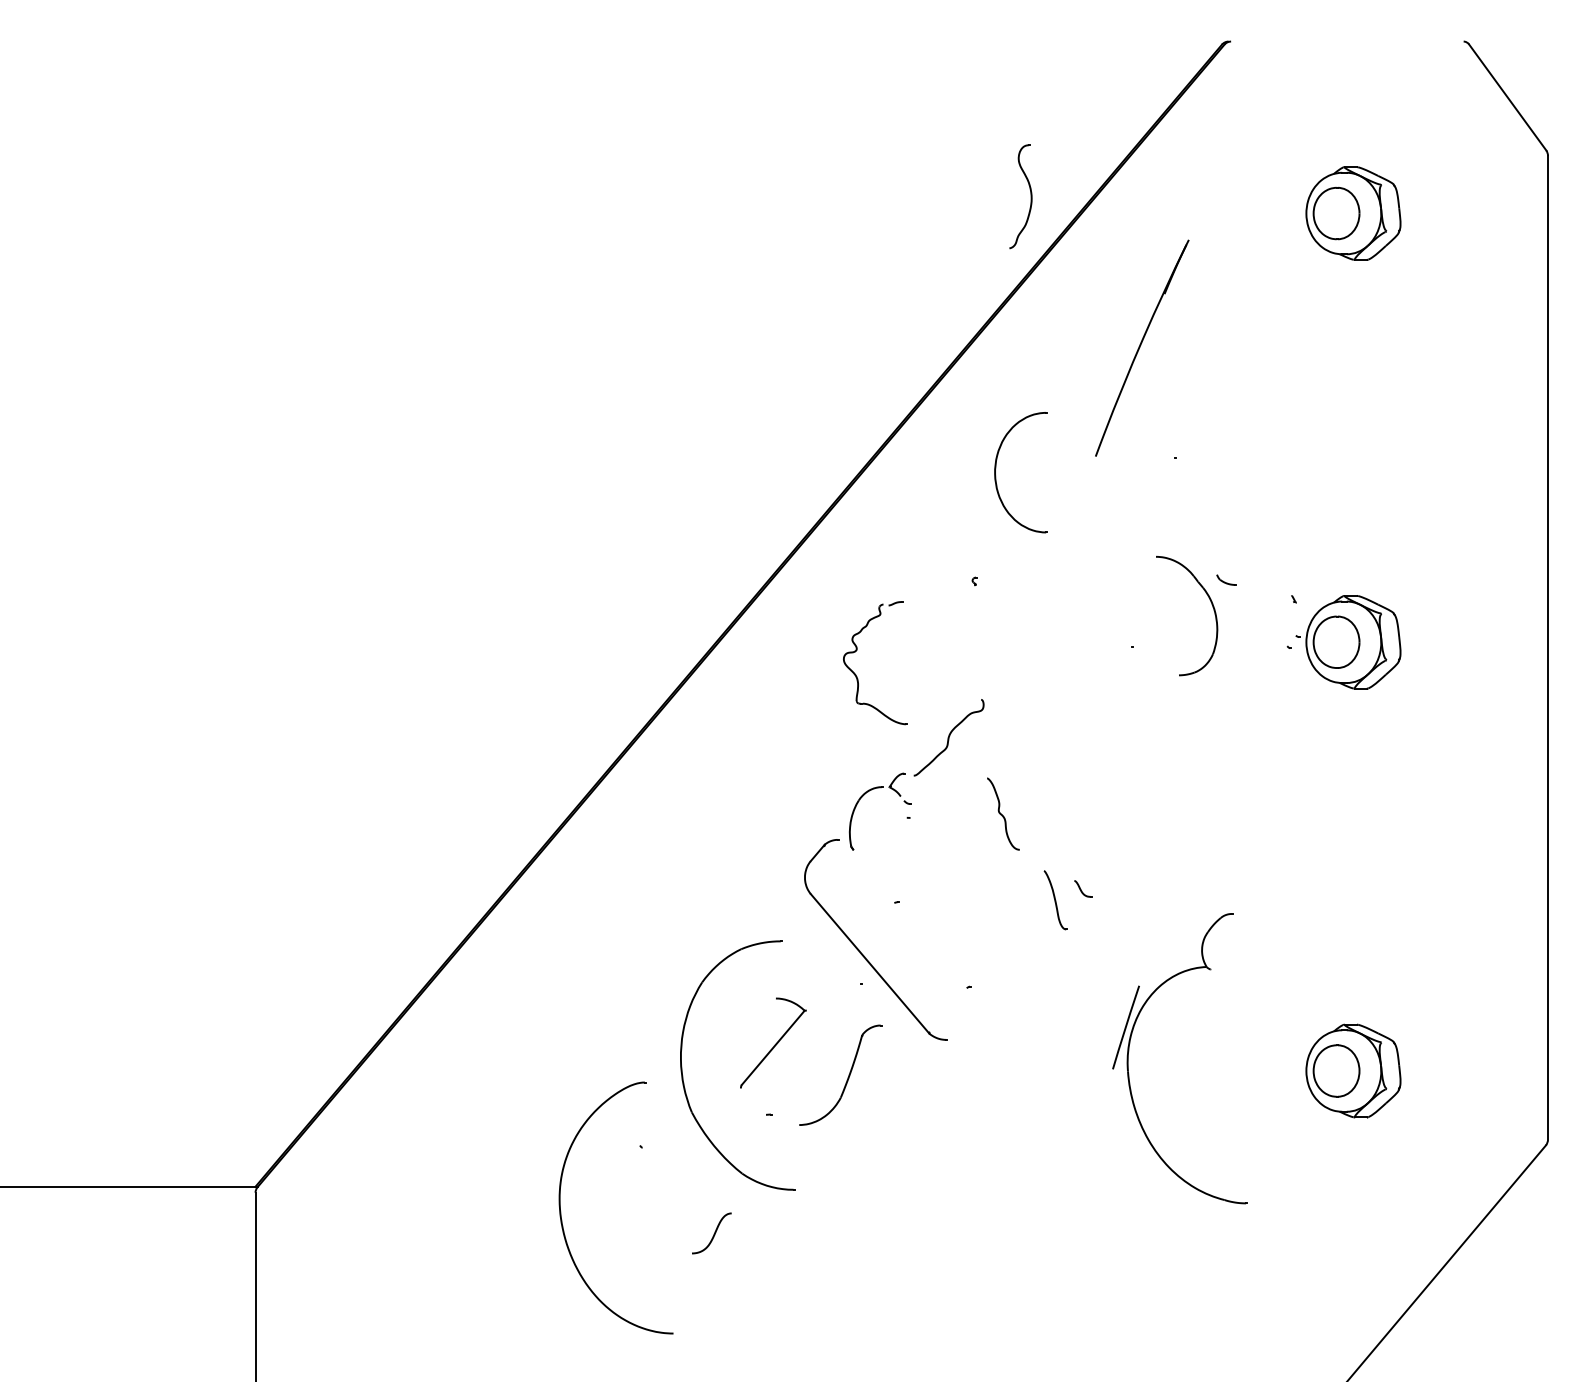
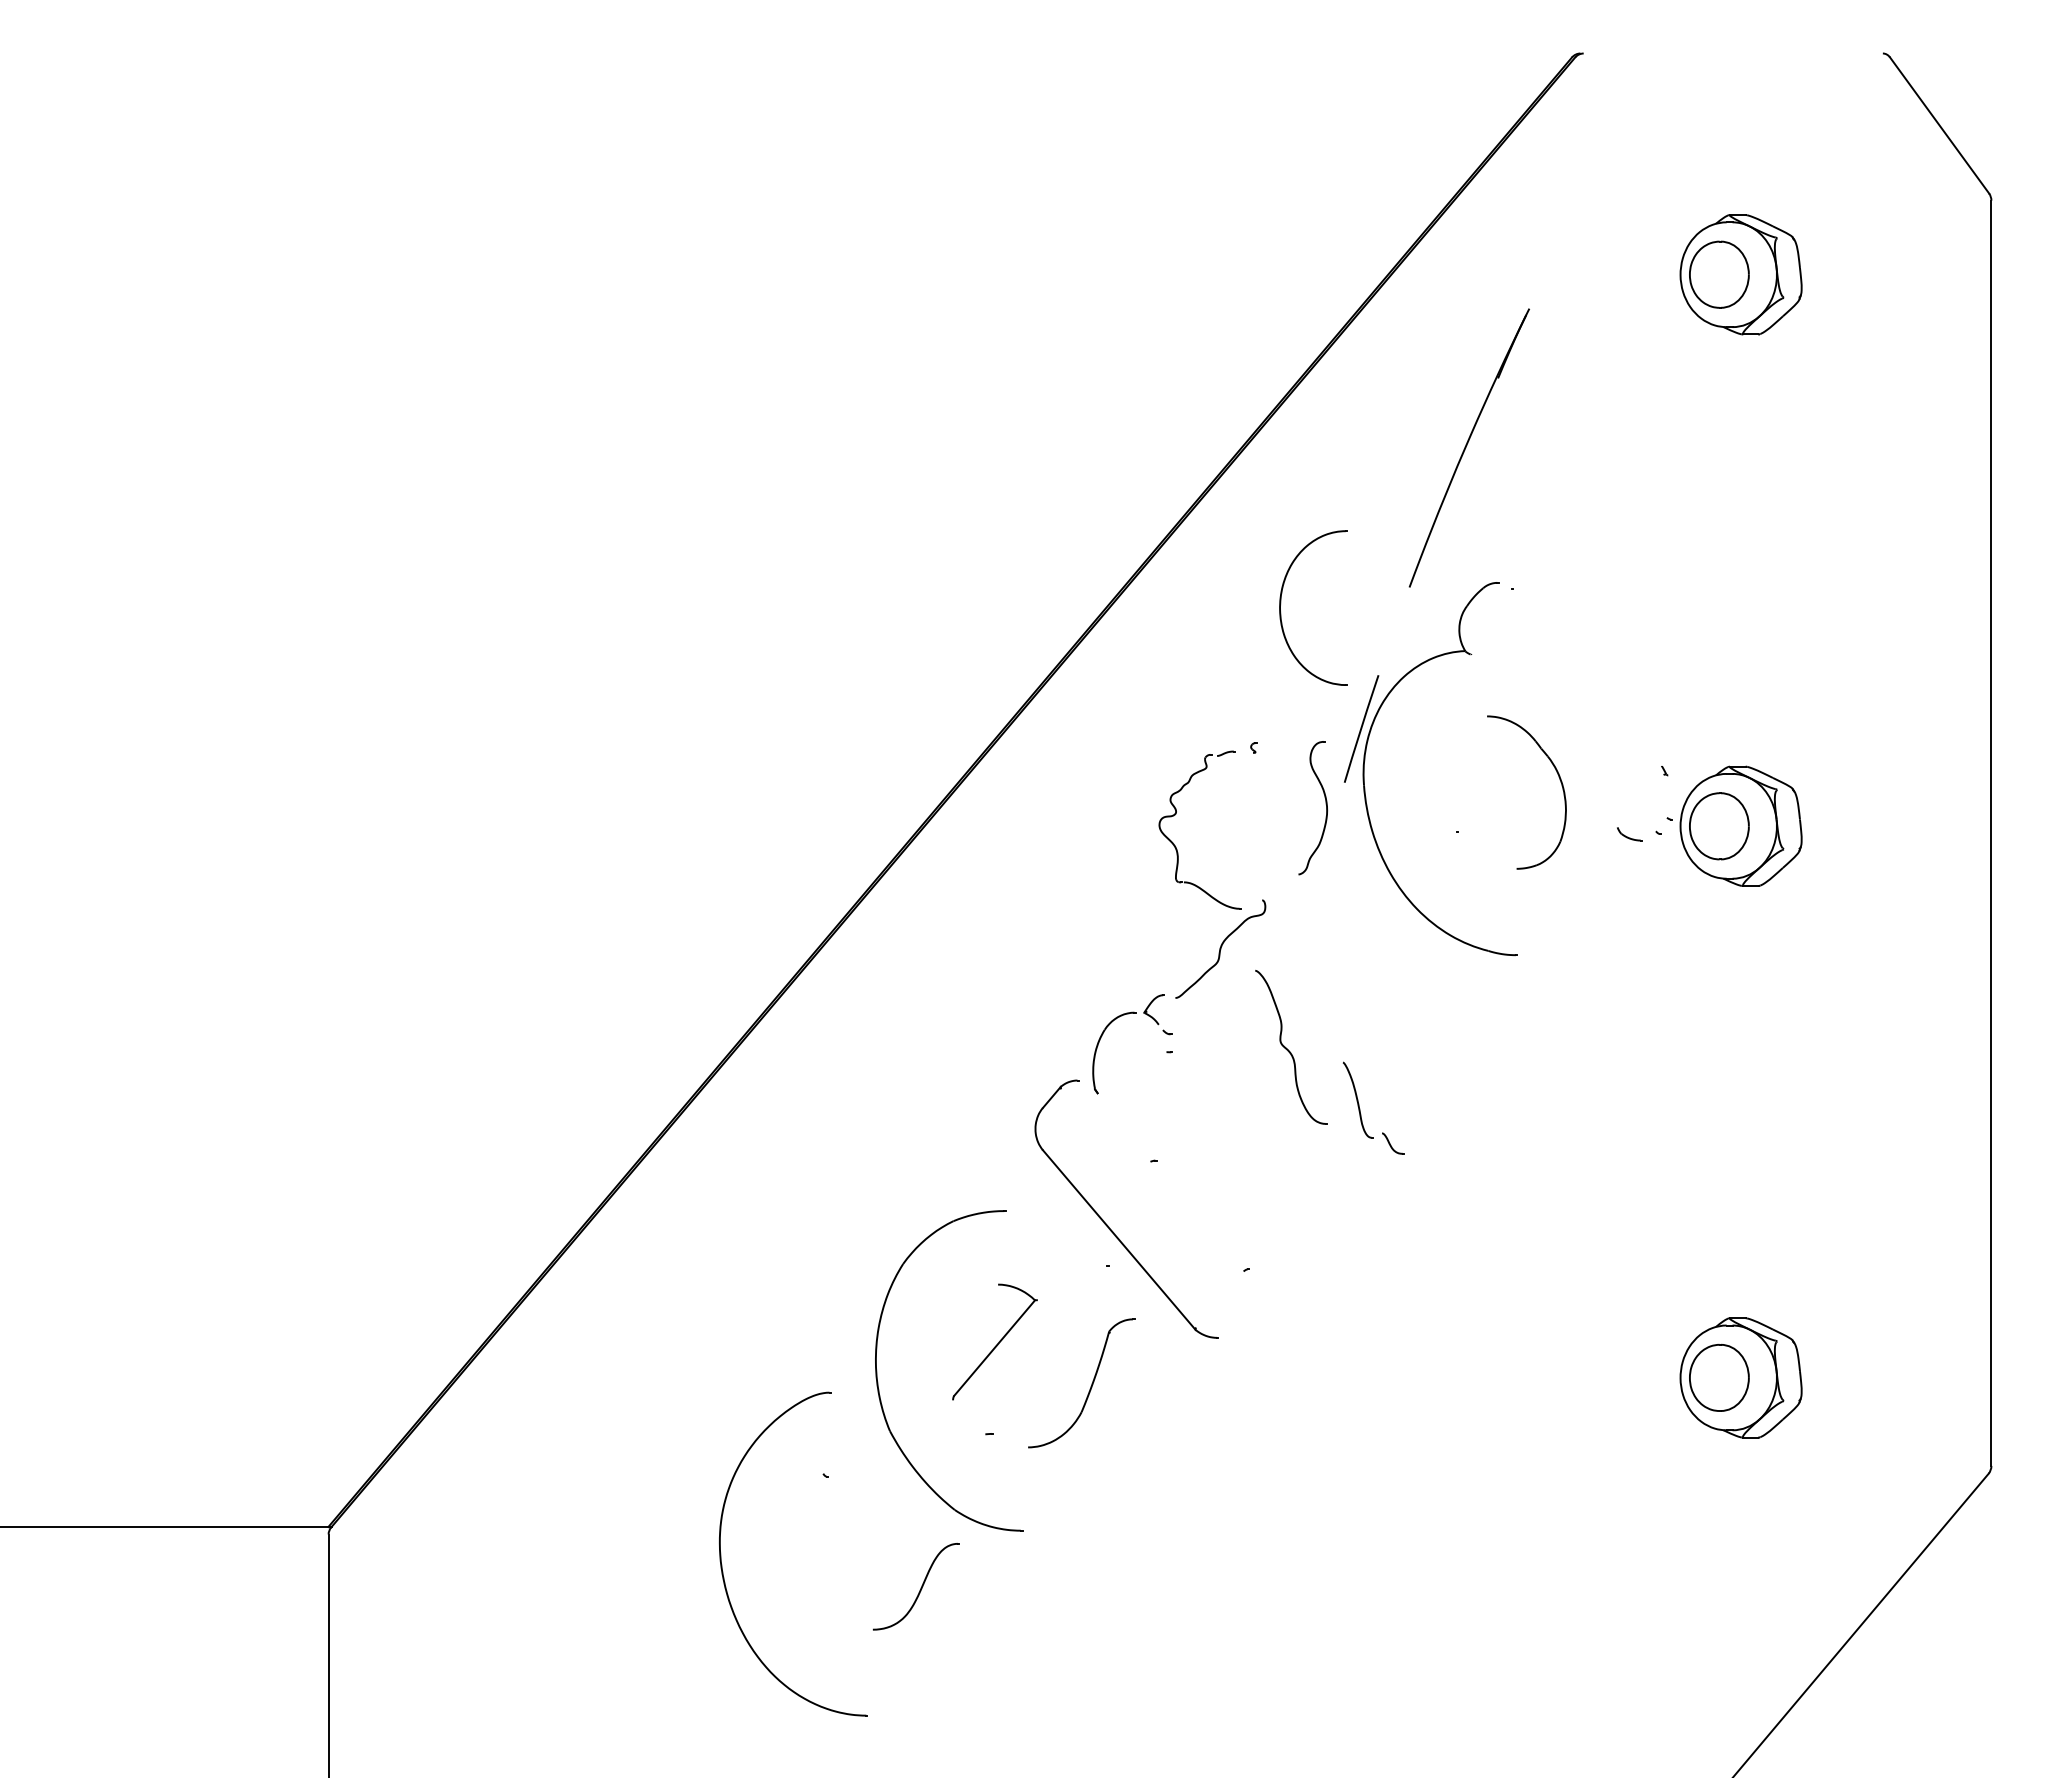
part: (1030, 193) -> (1325, 804), moved
part: (1226, 580) -> (1629, 834), moved
part: (857, 650) -> (1176, 814), moved
part: (1003, 814) -> (1291, 1047), size x1.67
part: (1055, 899) -> (1357, 1099), moved
part: (1129, 1052) -> (1365, 760), moved
part: (711, 1233) -> (915, 1586), size x1.67

